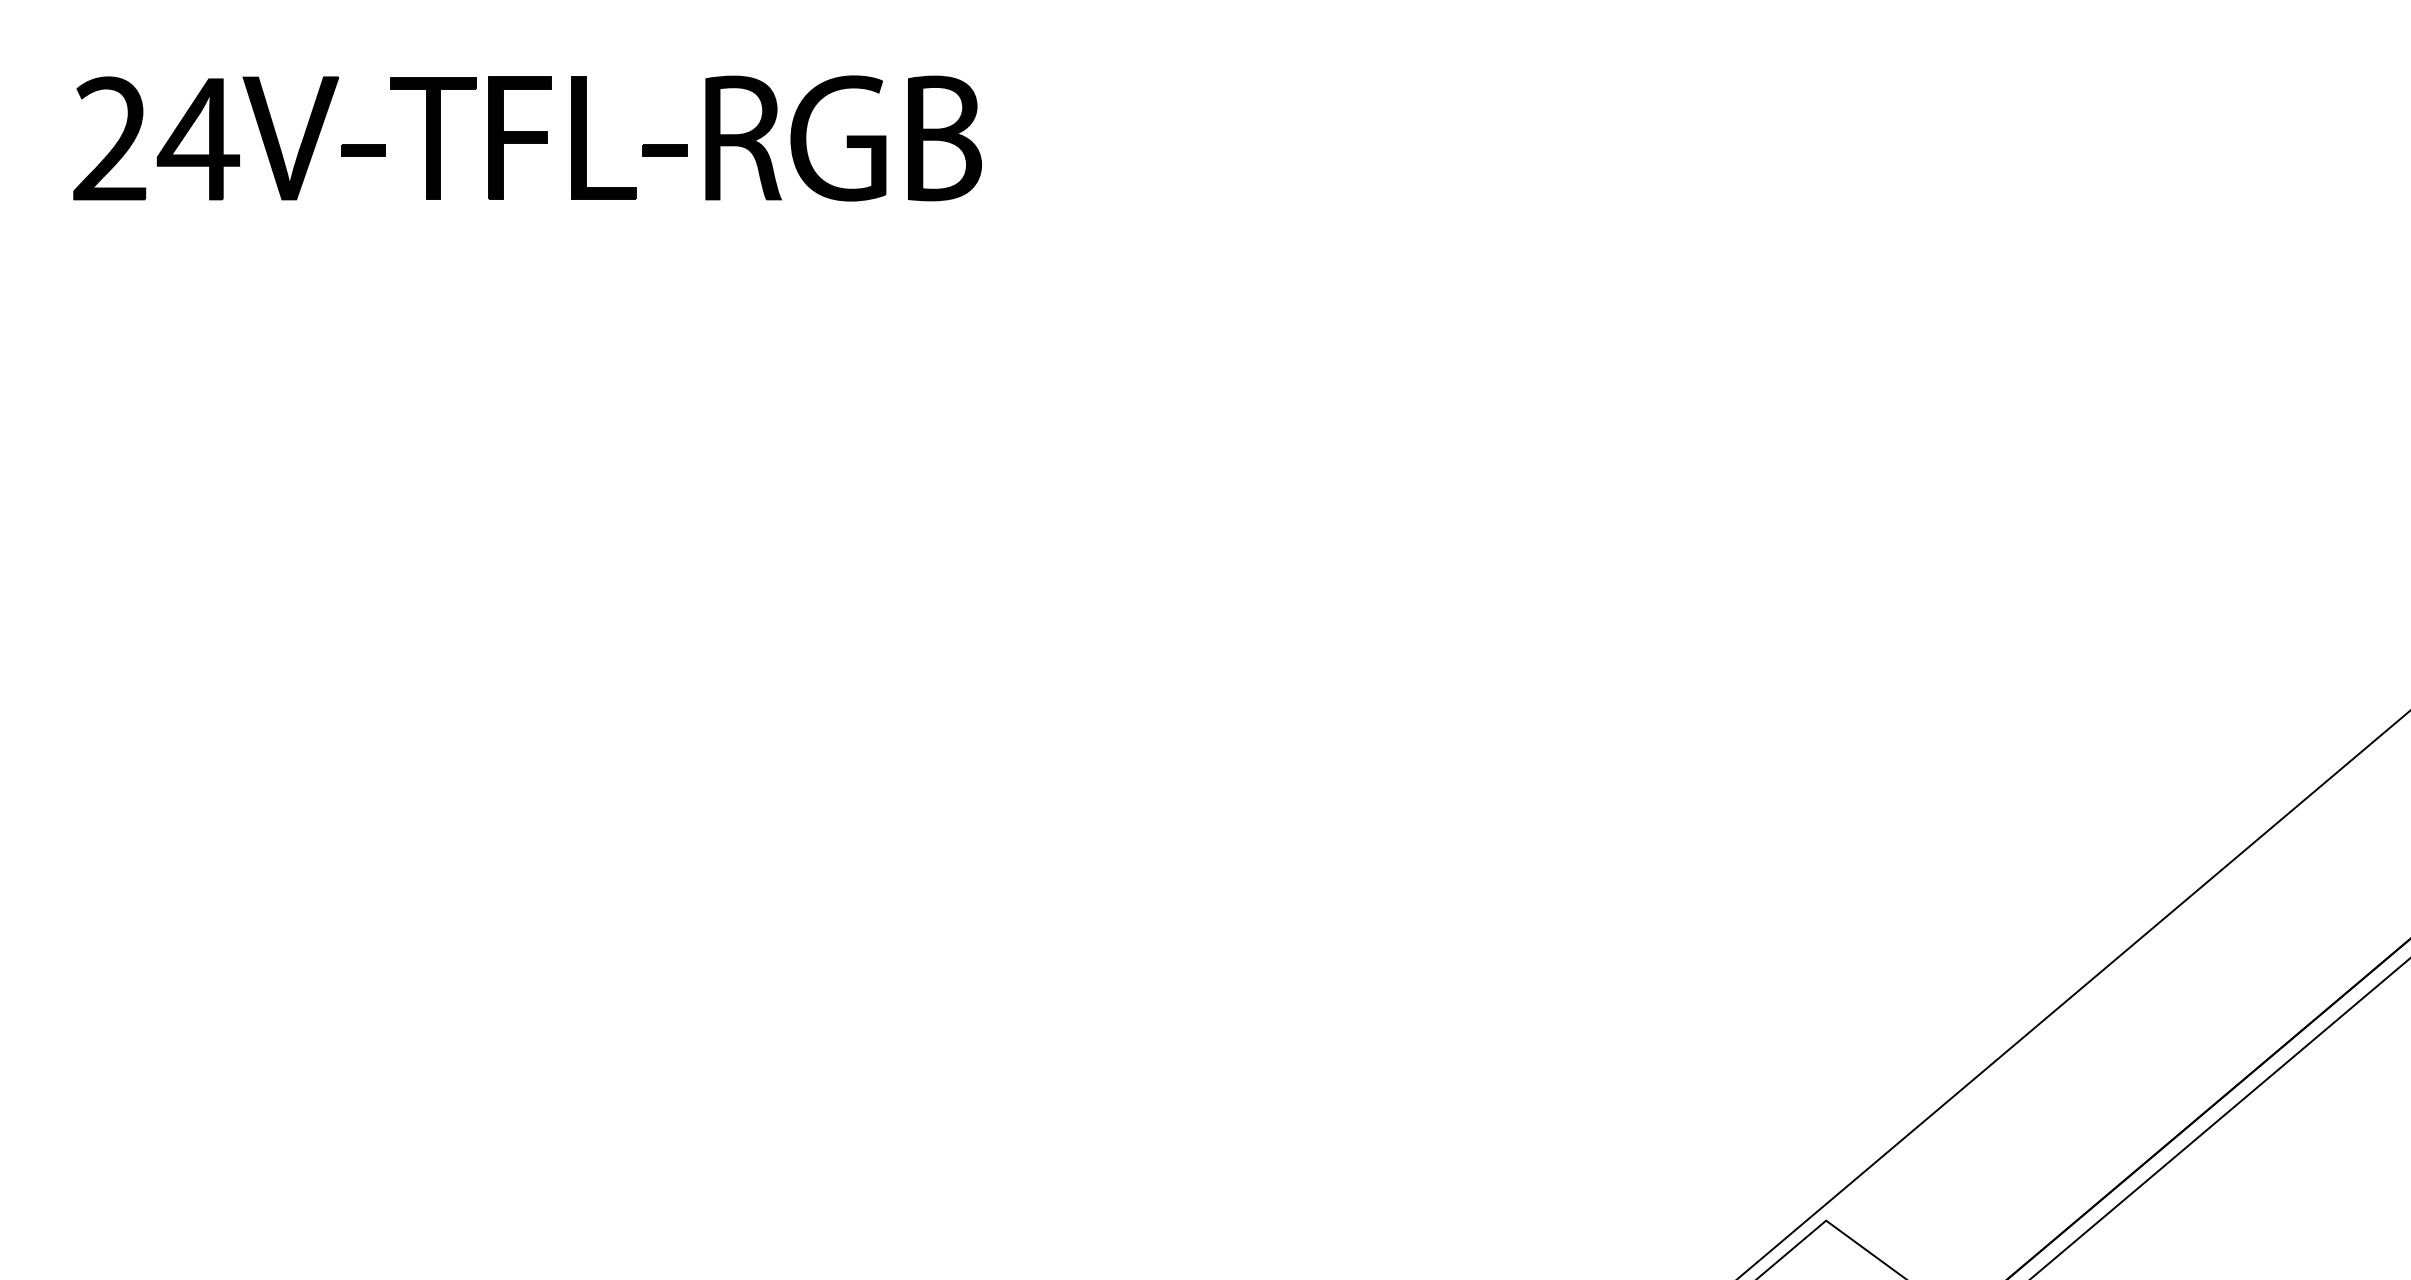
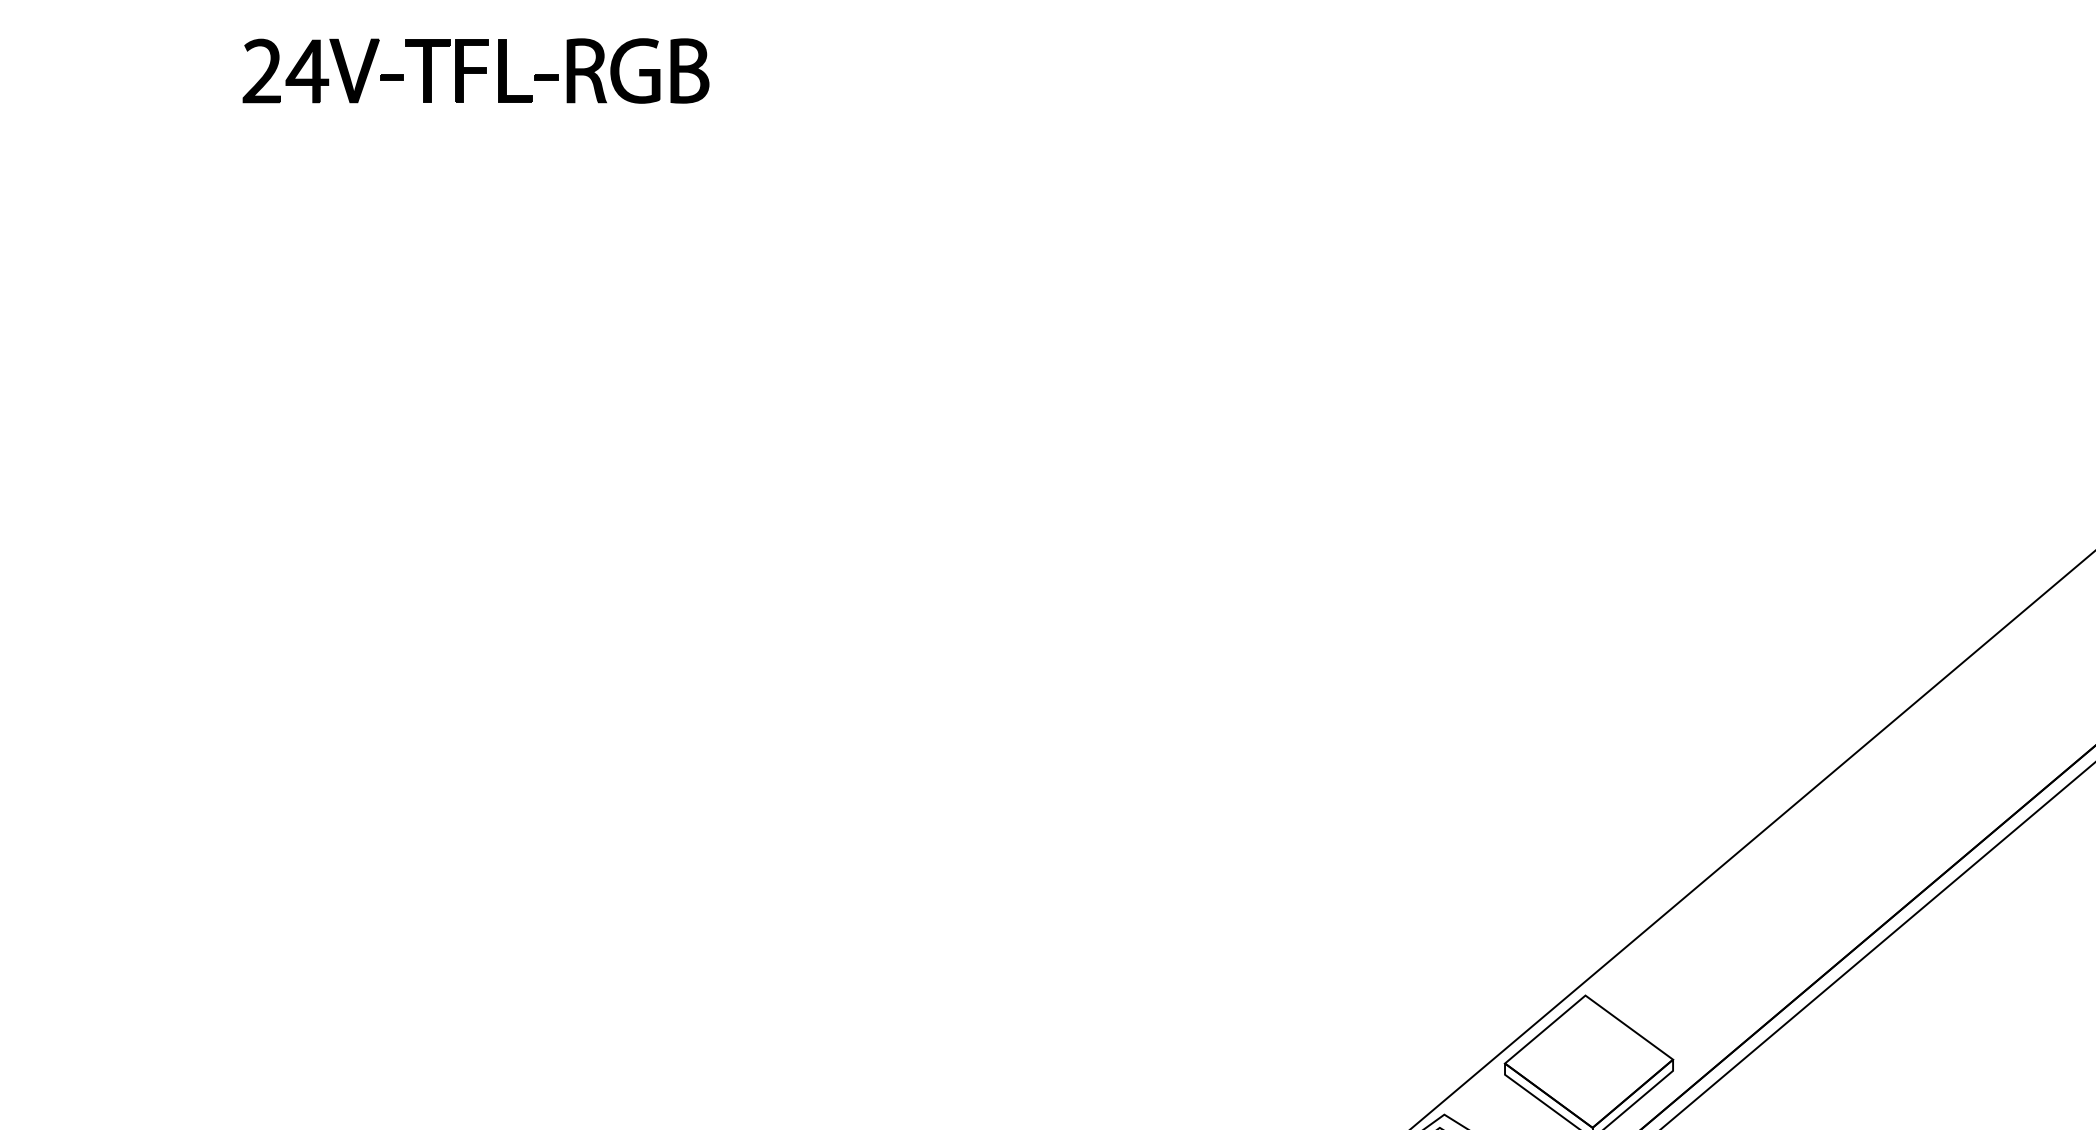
part: (526, 137) -> (475, 70), size x0.6

